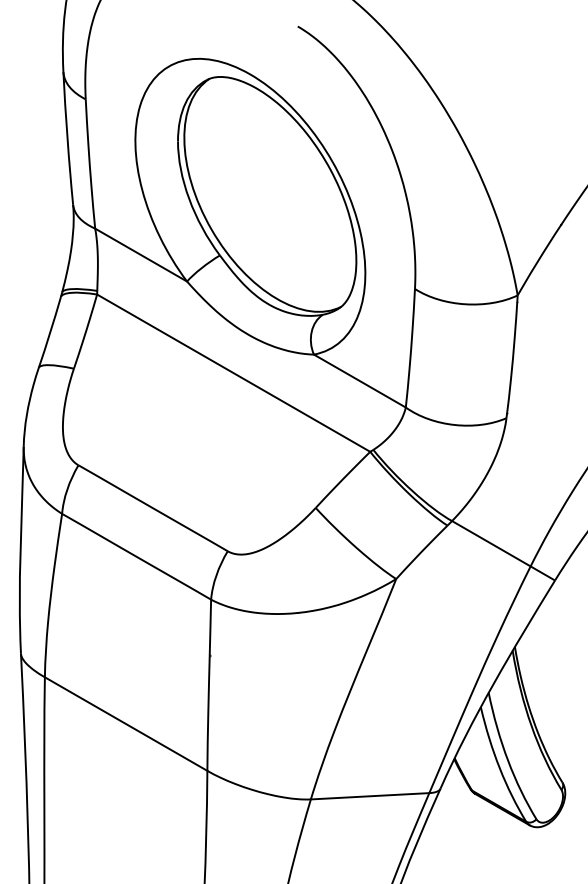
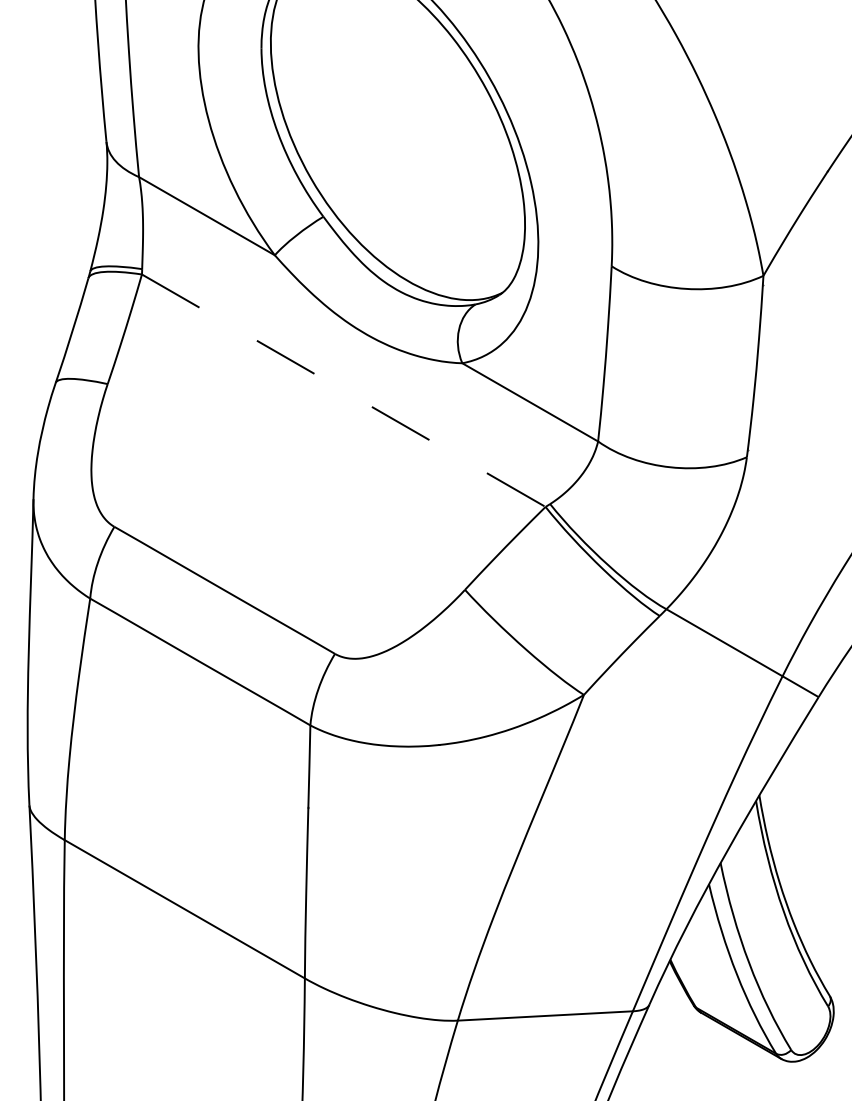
line: (233, 373) -> (343, 391), solid -> dashed

